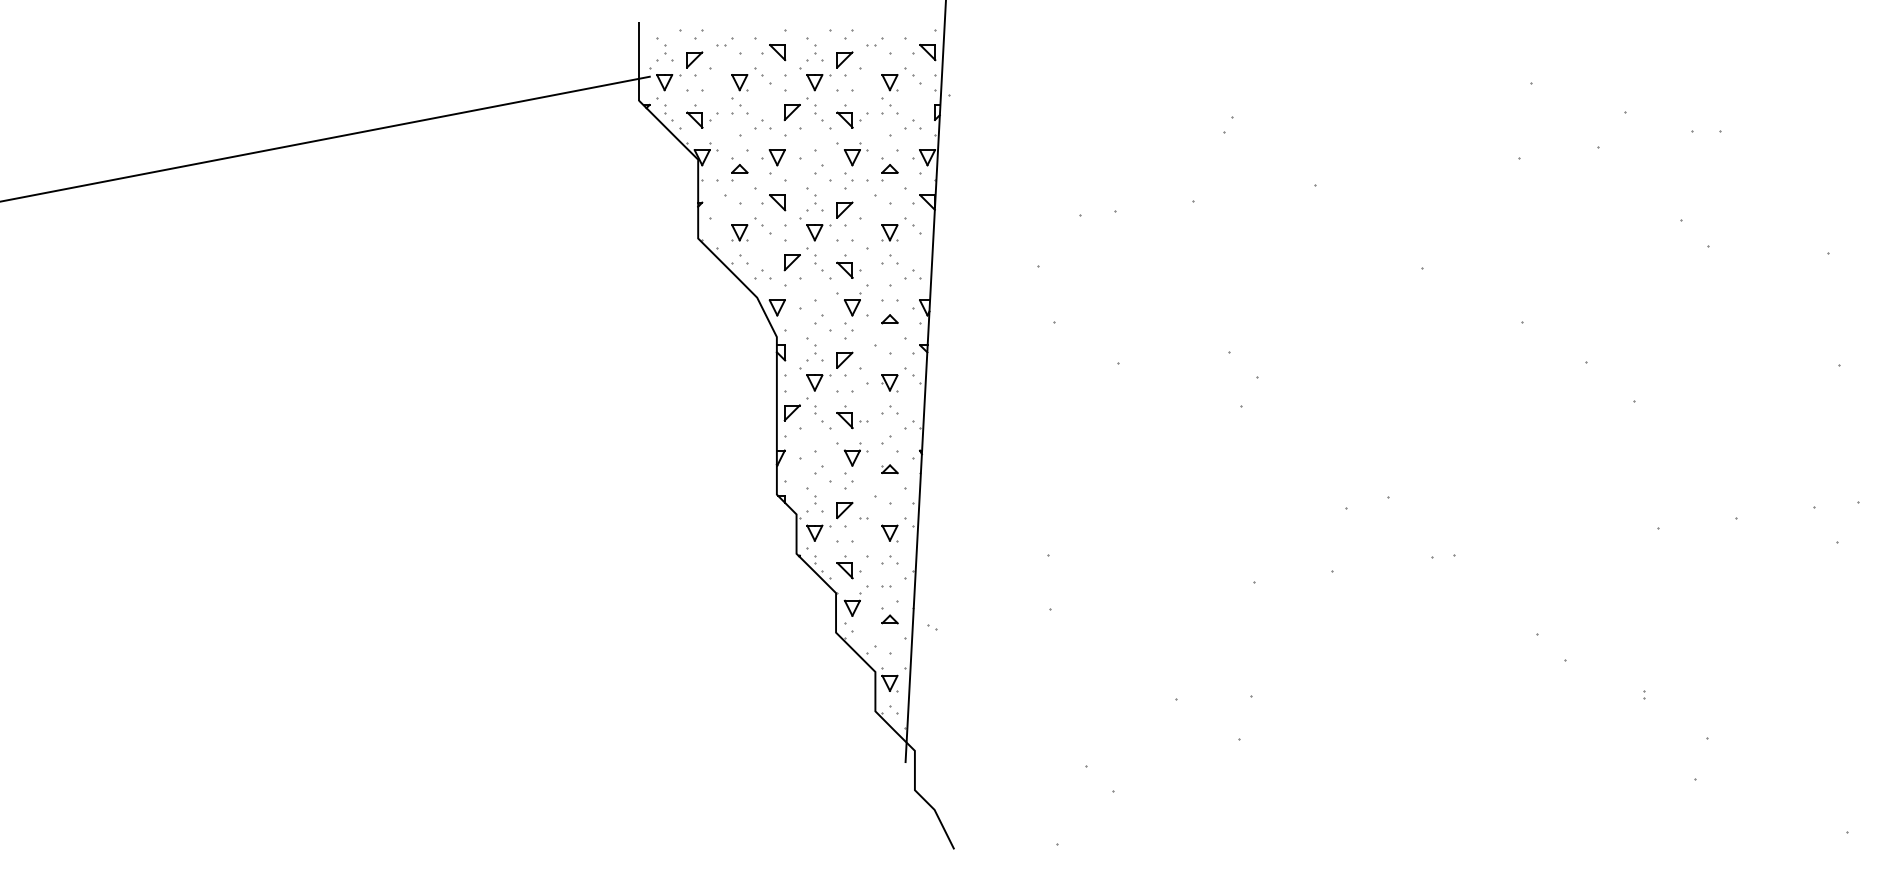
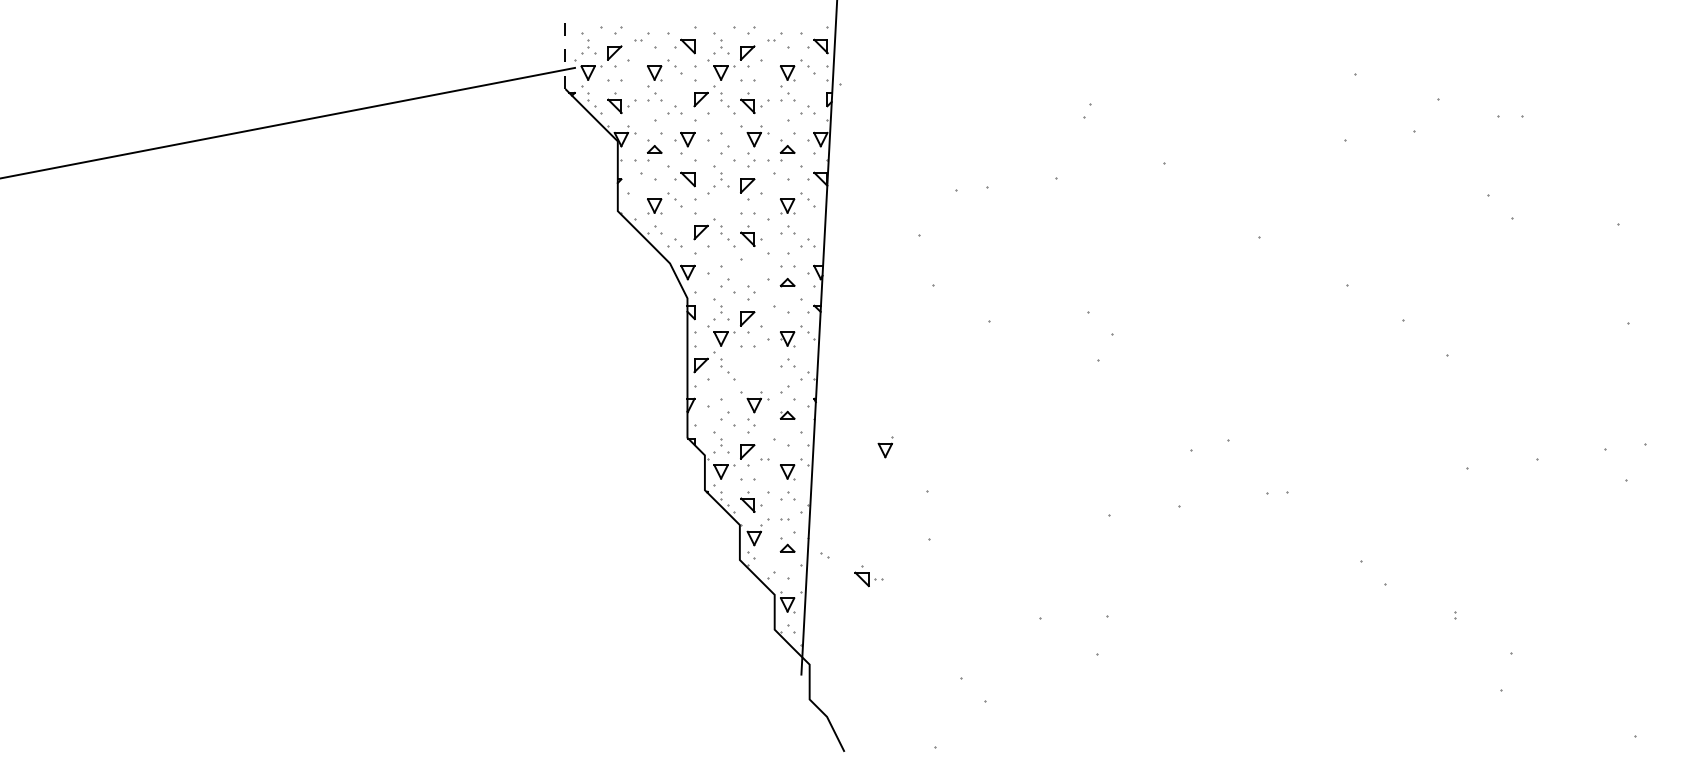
line: (638, 60) -> (564, 53), solid -> dashed
part: (818, 232) -> (724, 205), removed
part: (852, 304) -> (885, 447), moved
part: (852, 417) -> (868, 576), moved

